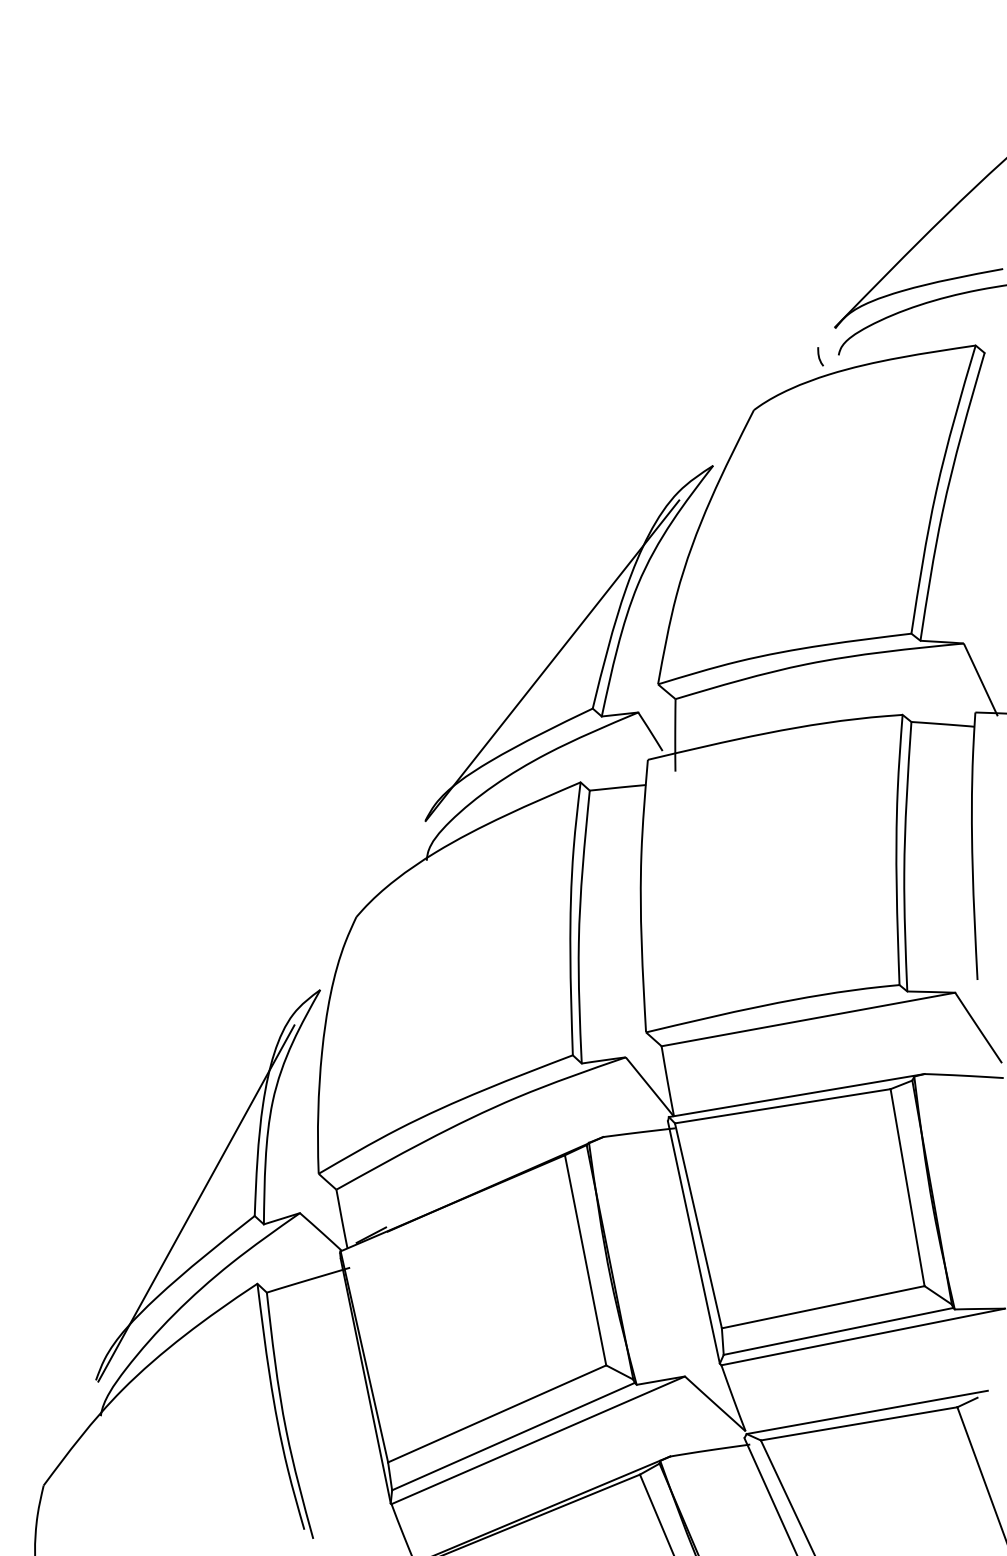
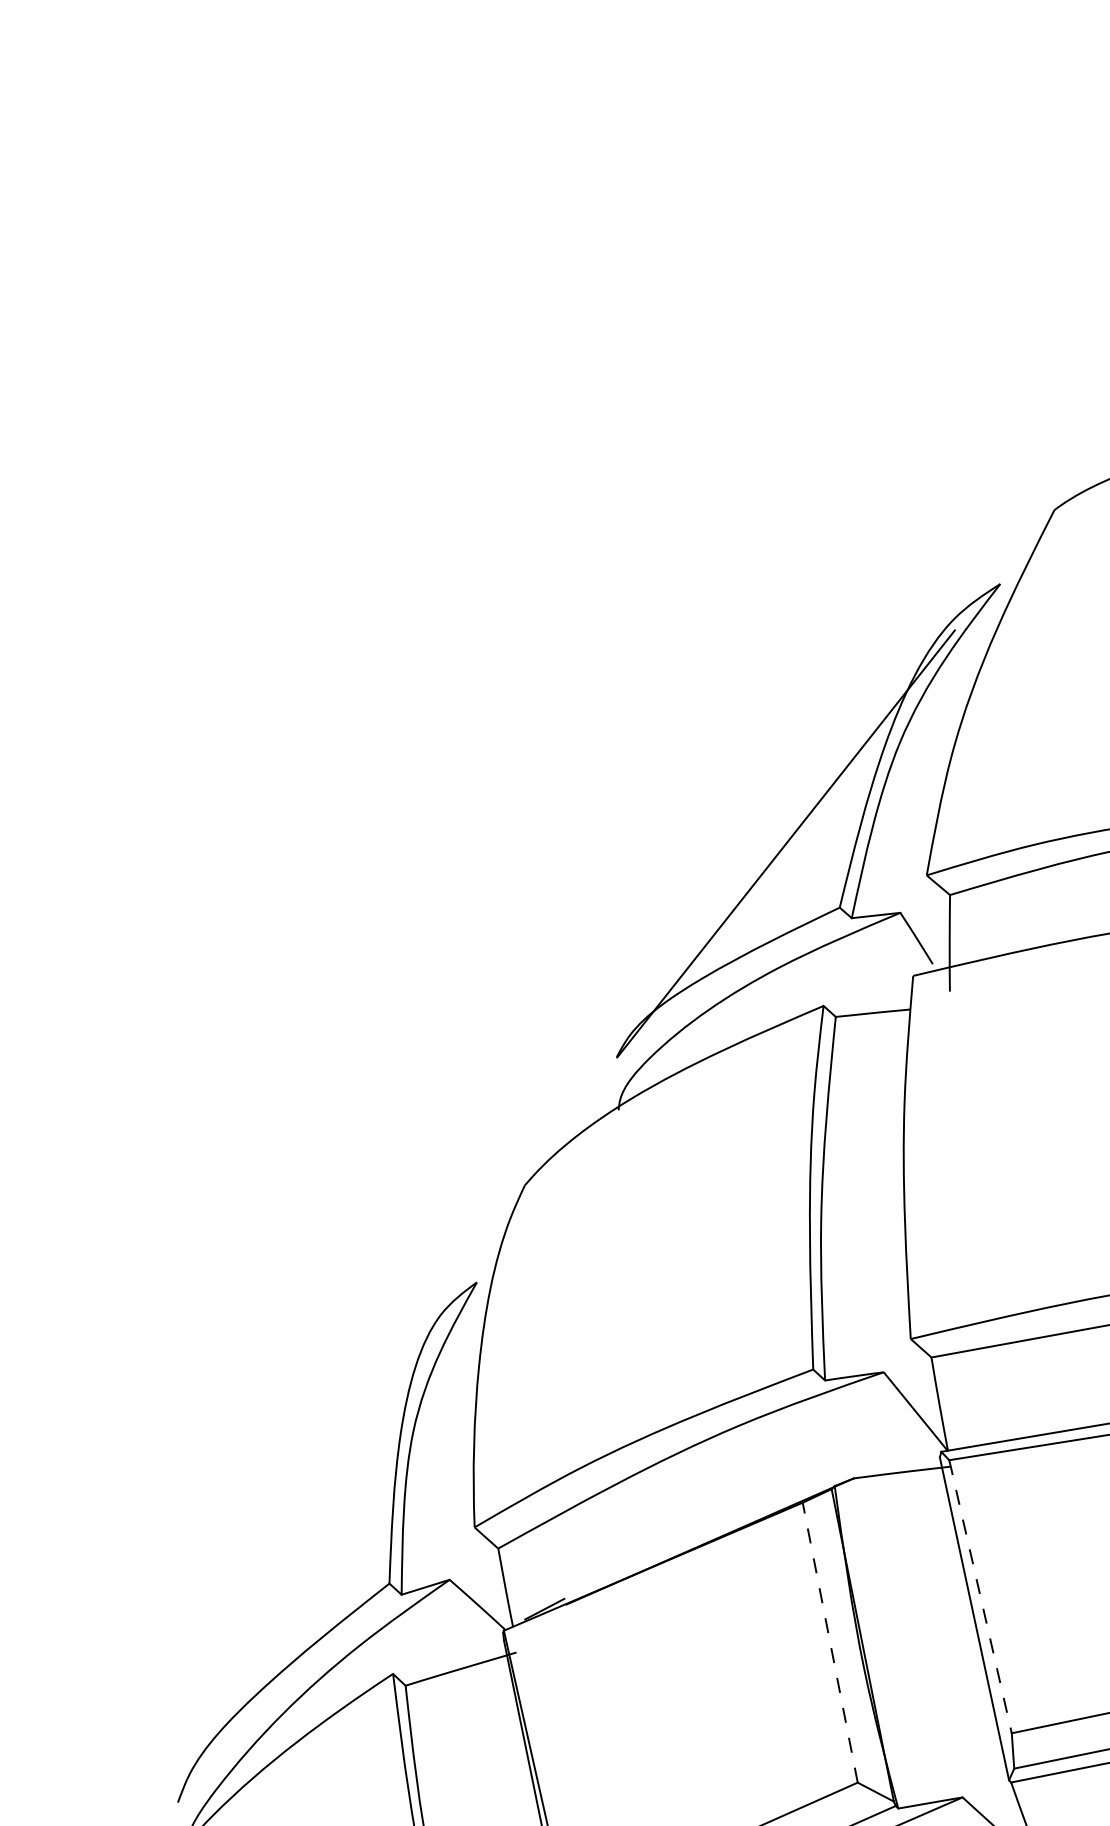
line: (196, 1203) -> (311, 1566), removed
line: (698, 1226) -> (980, 1597), solid -> dashed
line: (585, 1259) -> (830, 1641), solid -> dashed

